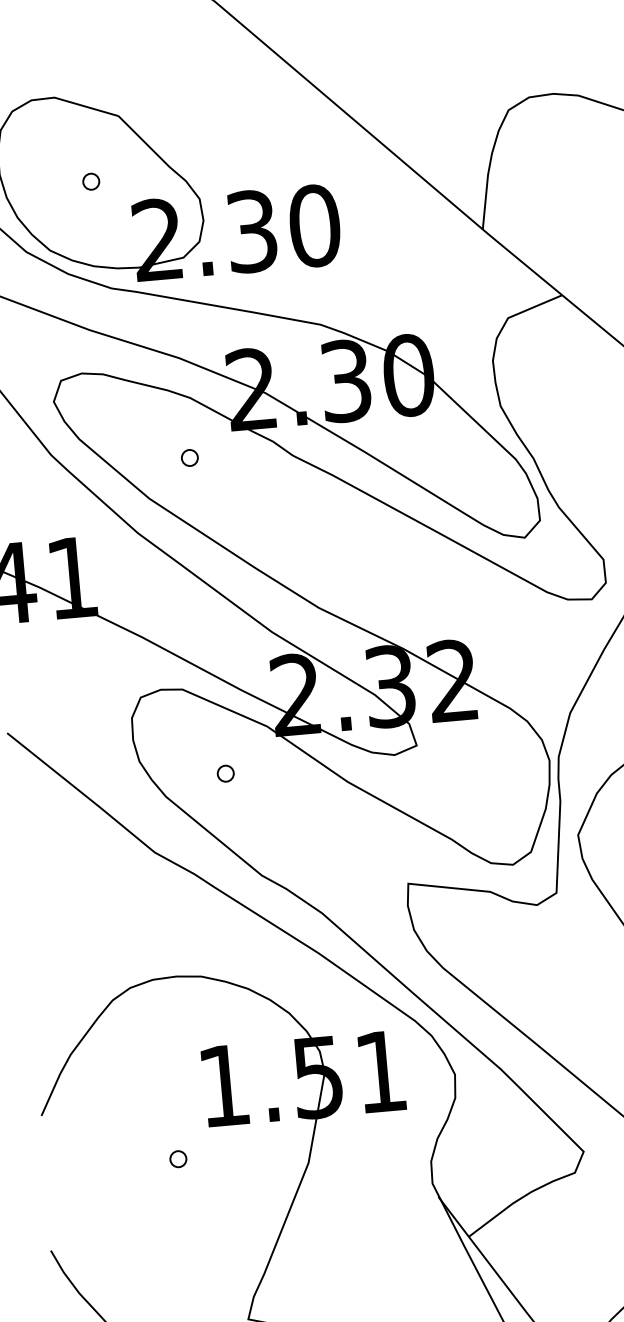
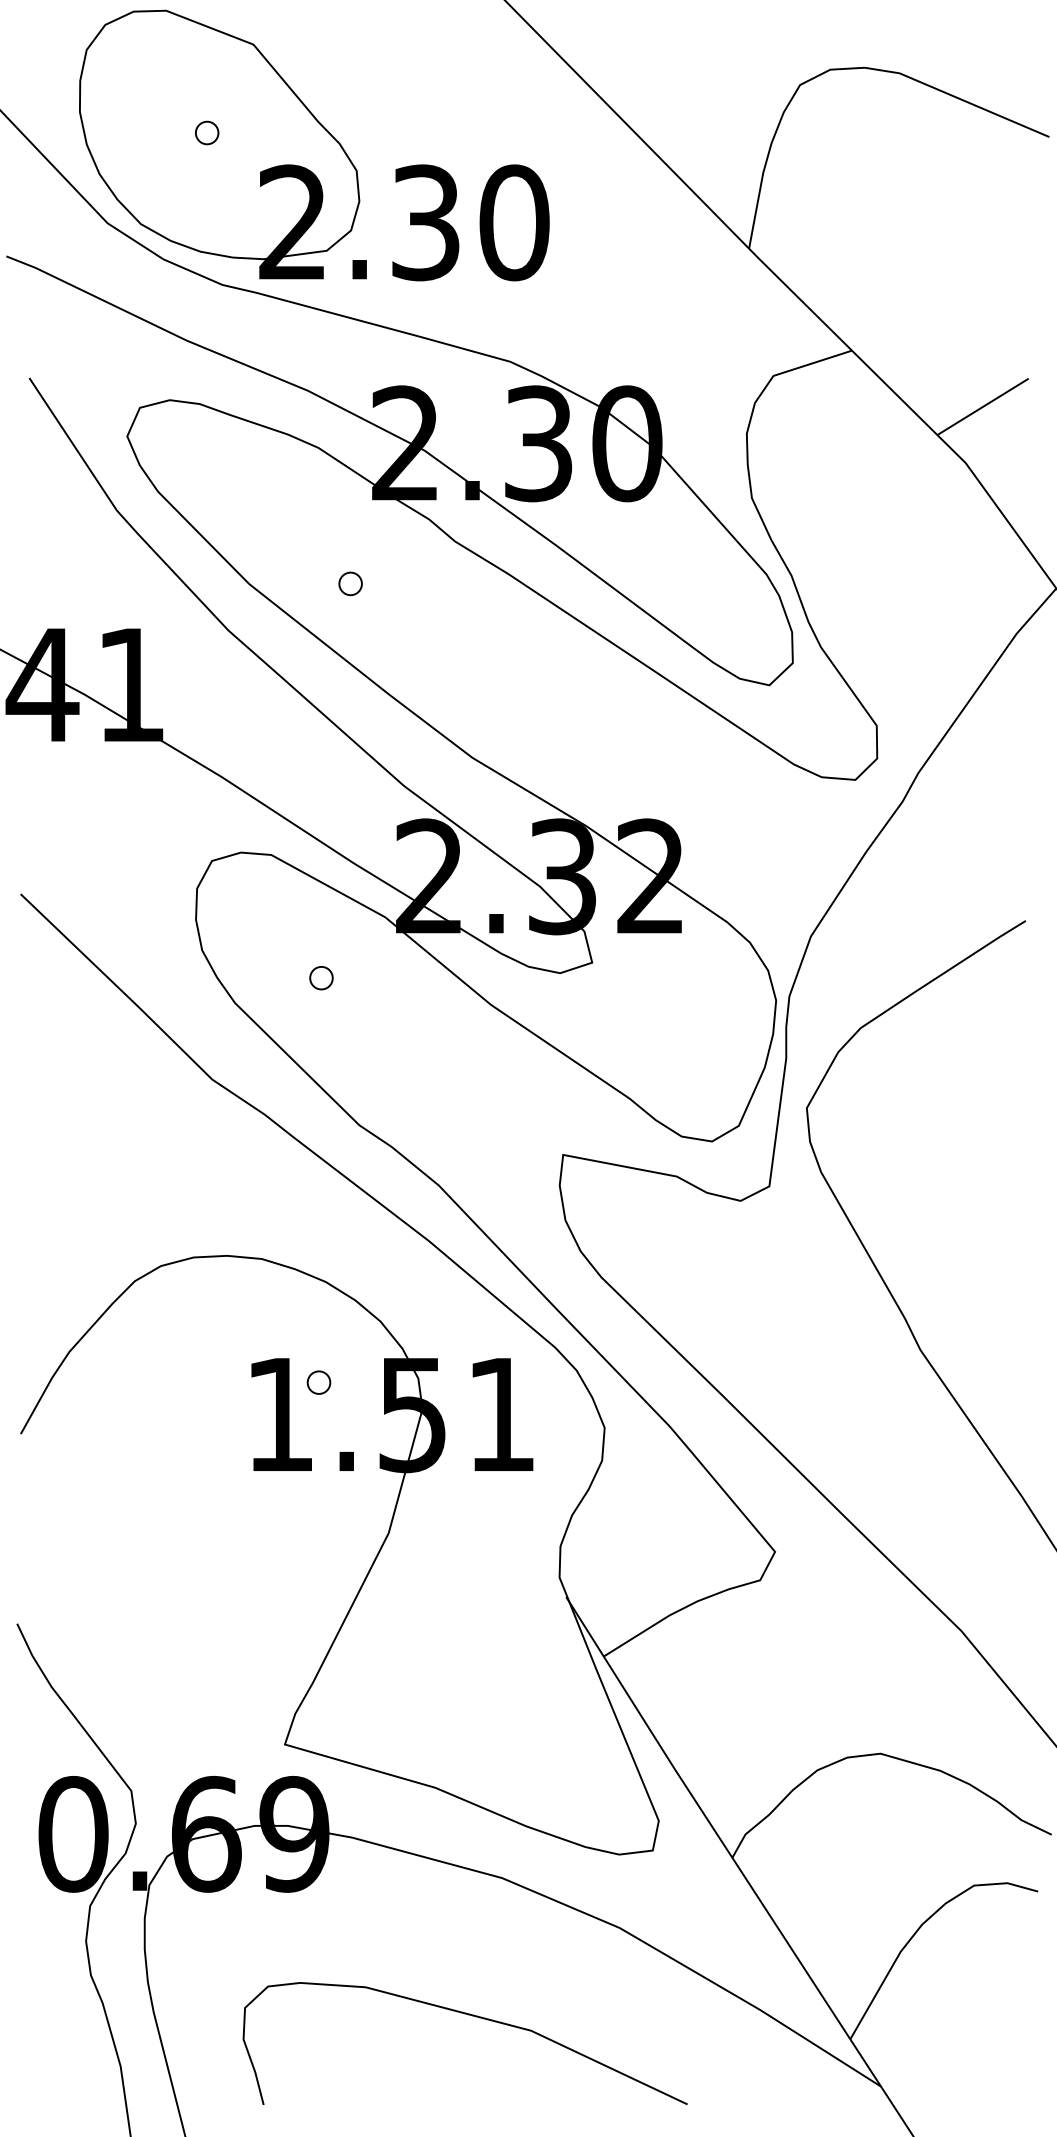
part: (189, 457) -> (350, 583), moved
part: (178, 1159) -> (318, 1382), moved

